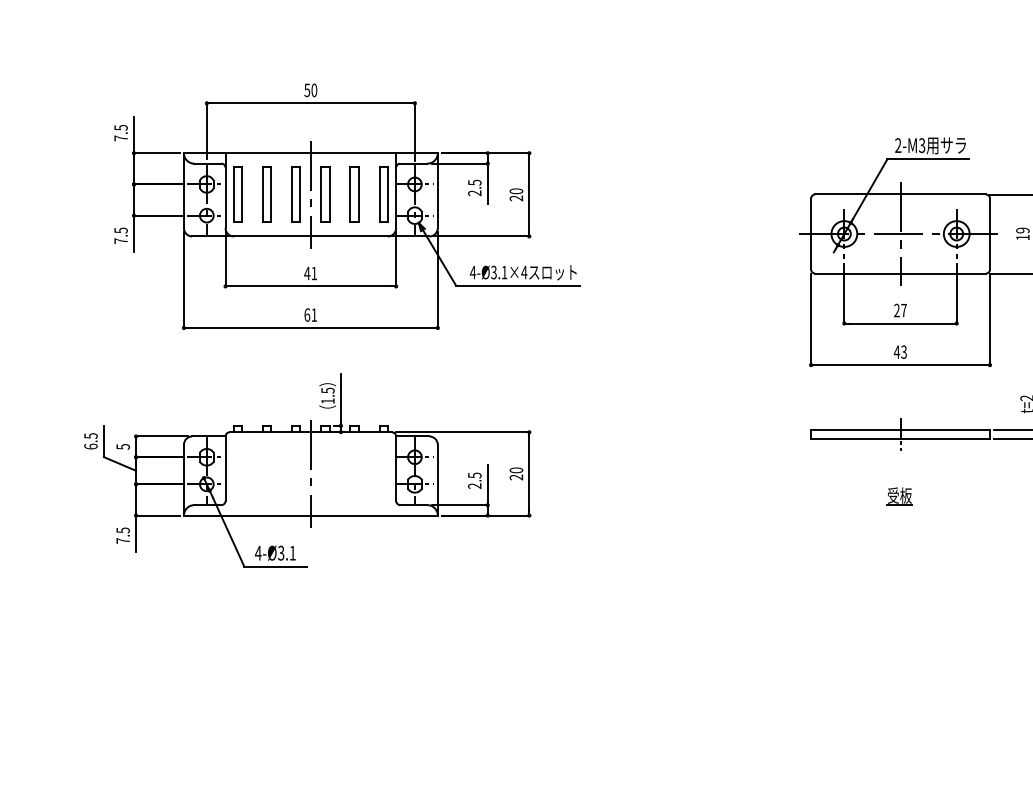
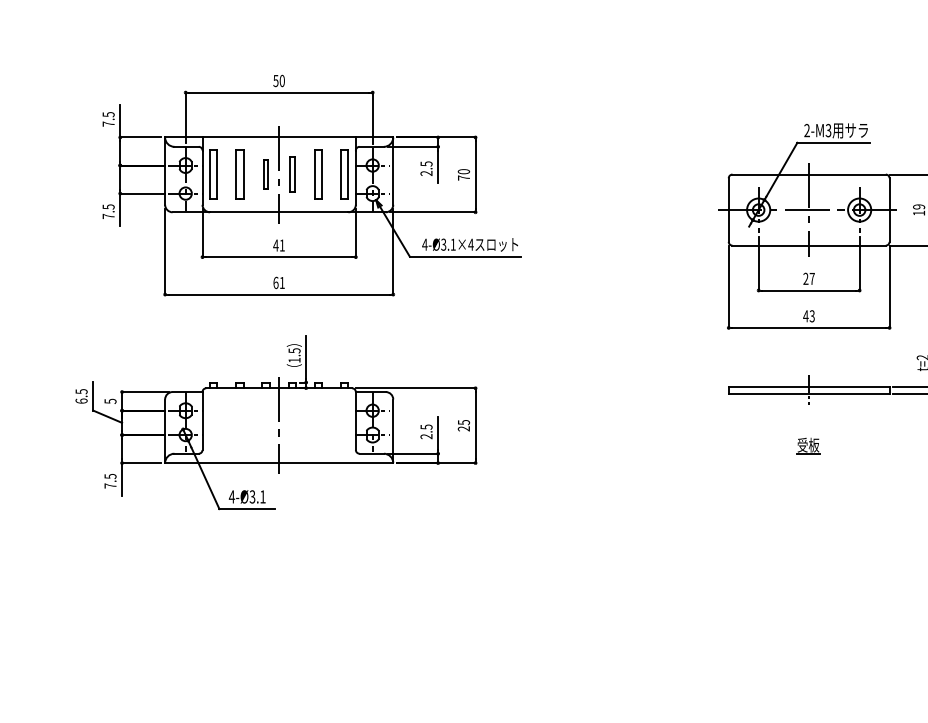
part: (295, 194) -> (265, 174), size x0.6
part: (325, 194) -> (292, 174), size x0.7
text: (516, 198) -> (464, 178), 20 -> 70
text: (516, 470) -> (464, 422), 20 -> 25

